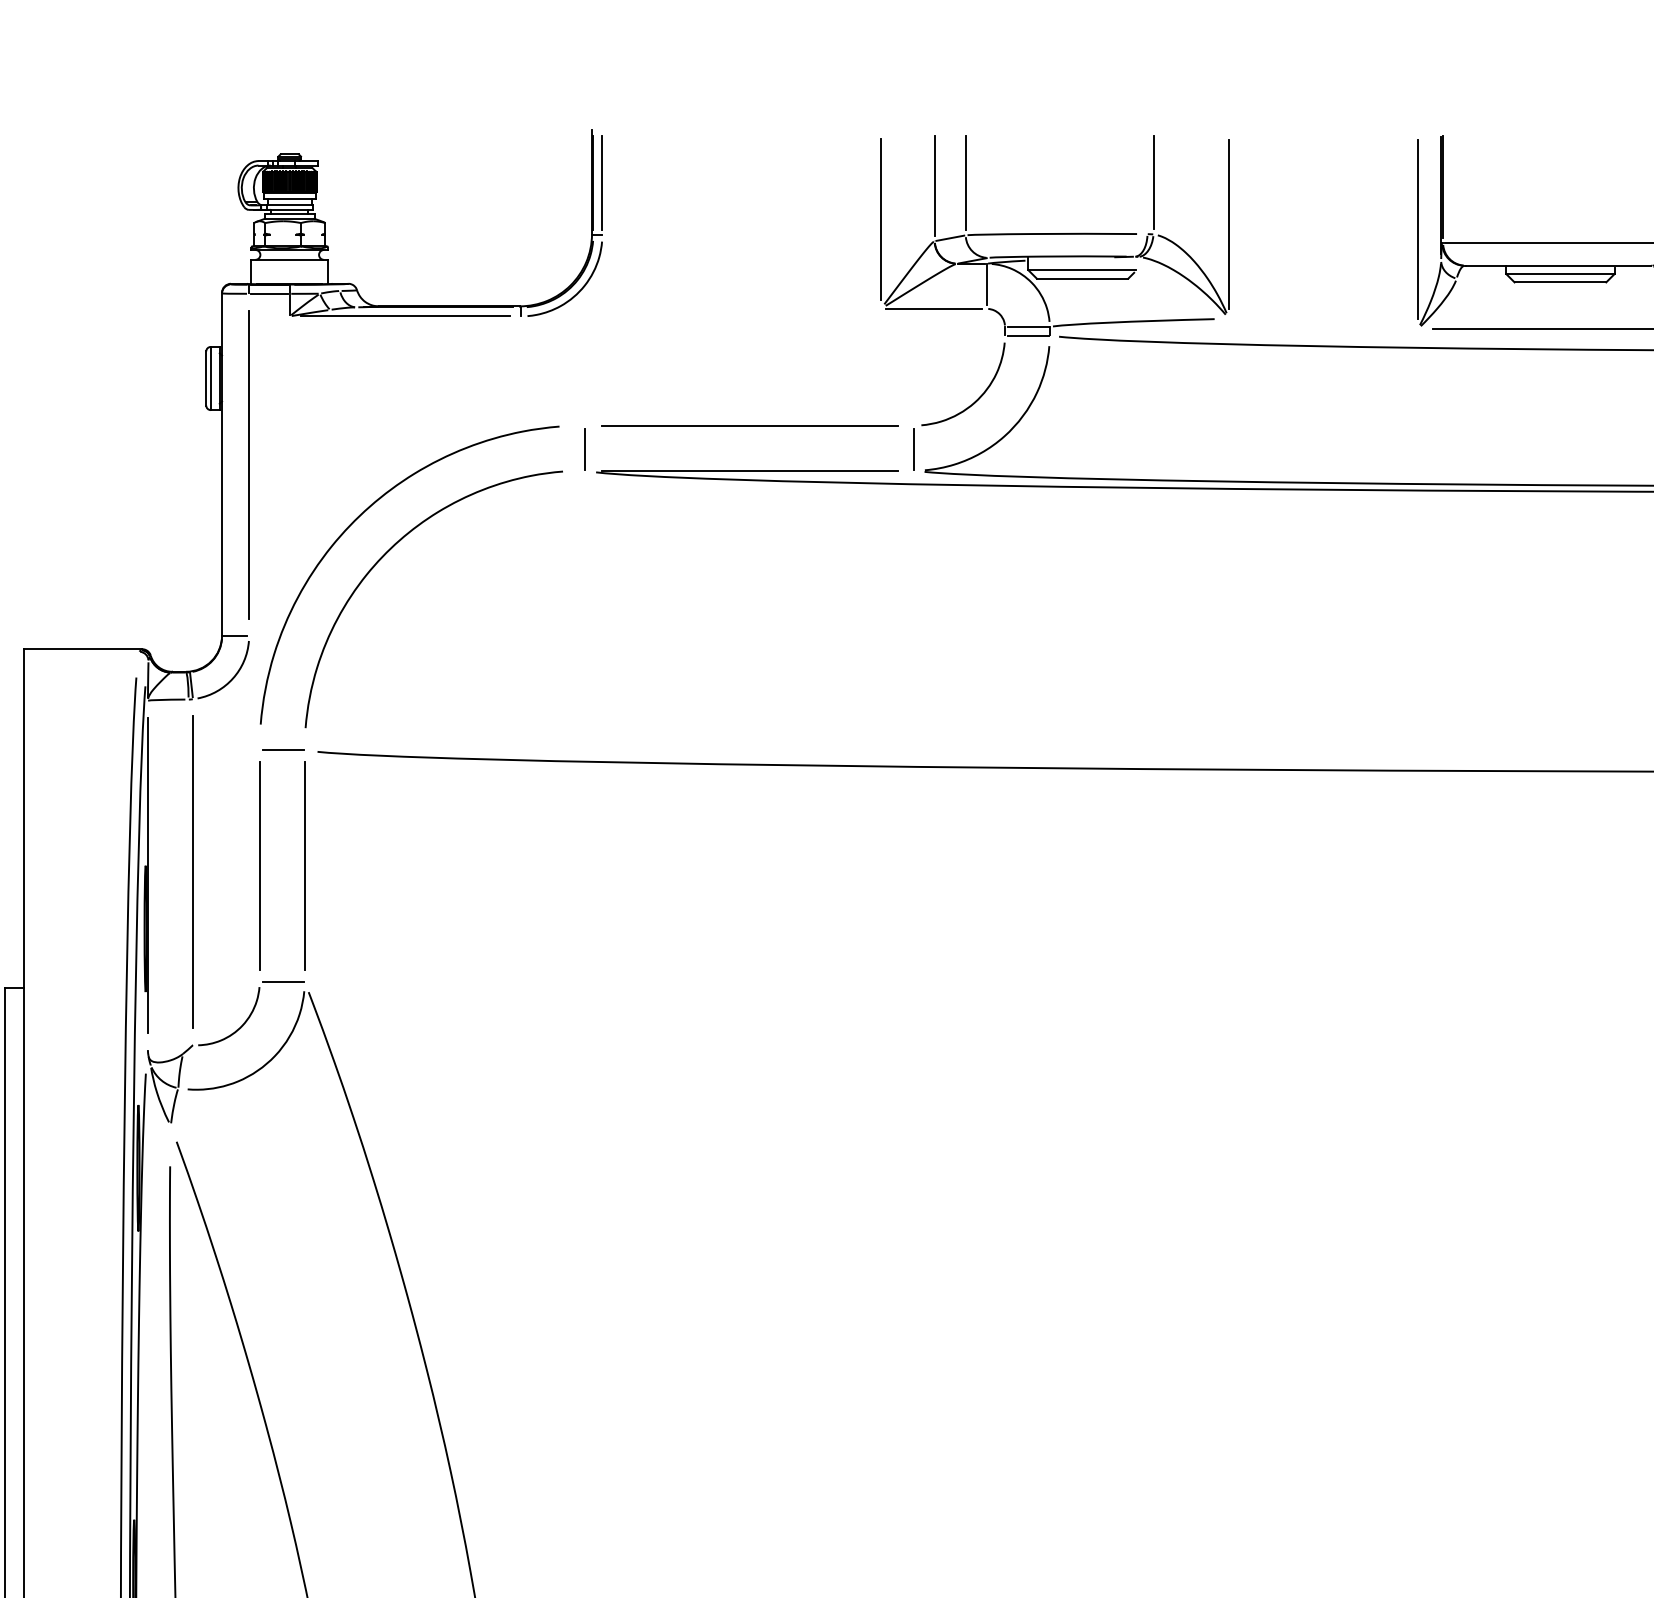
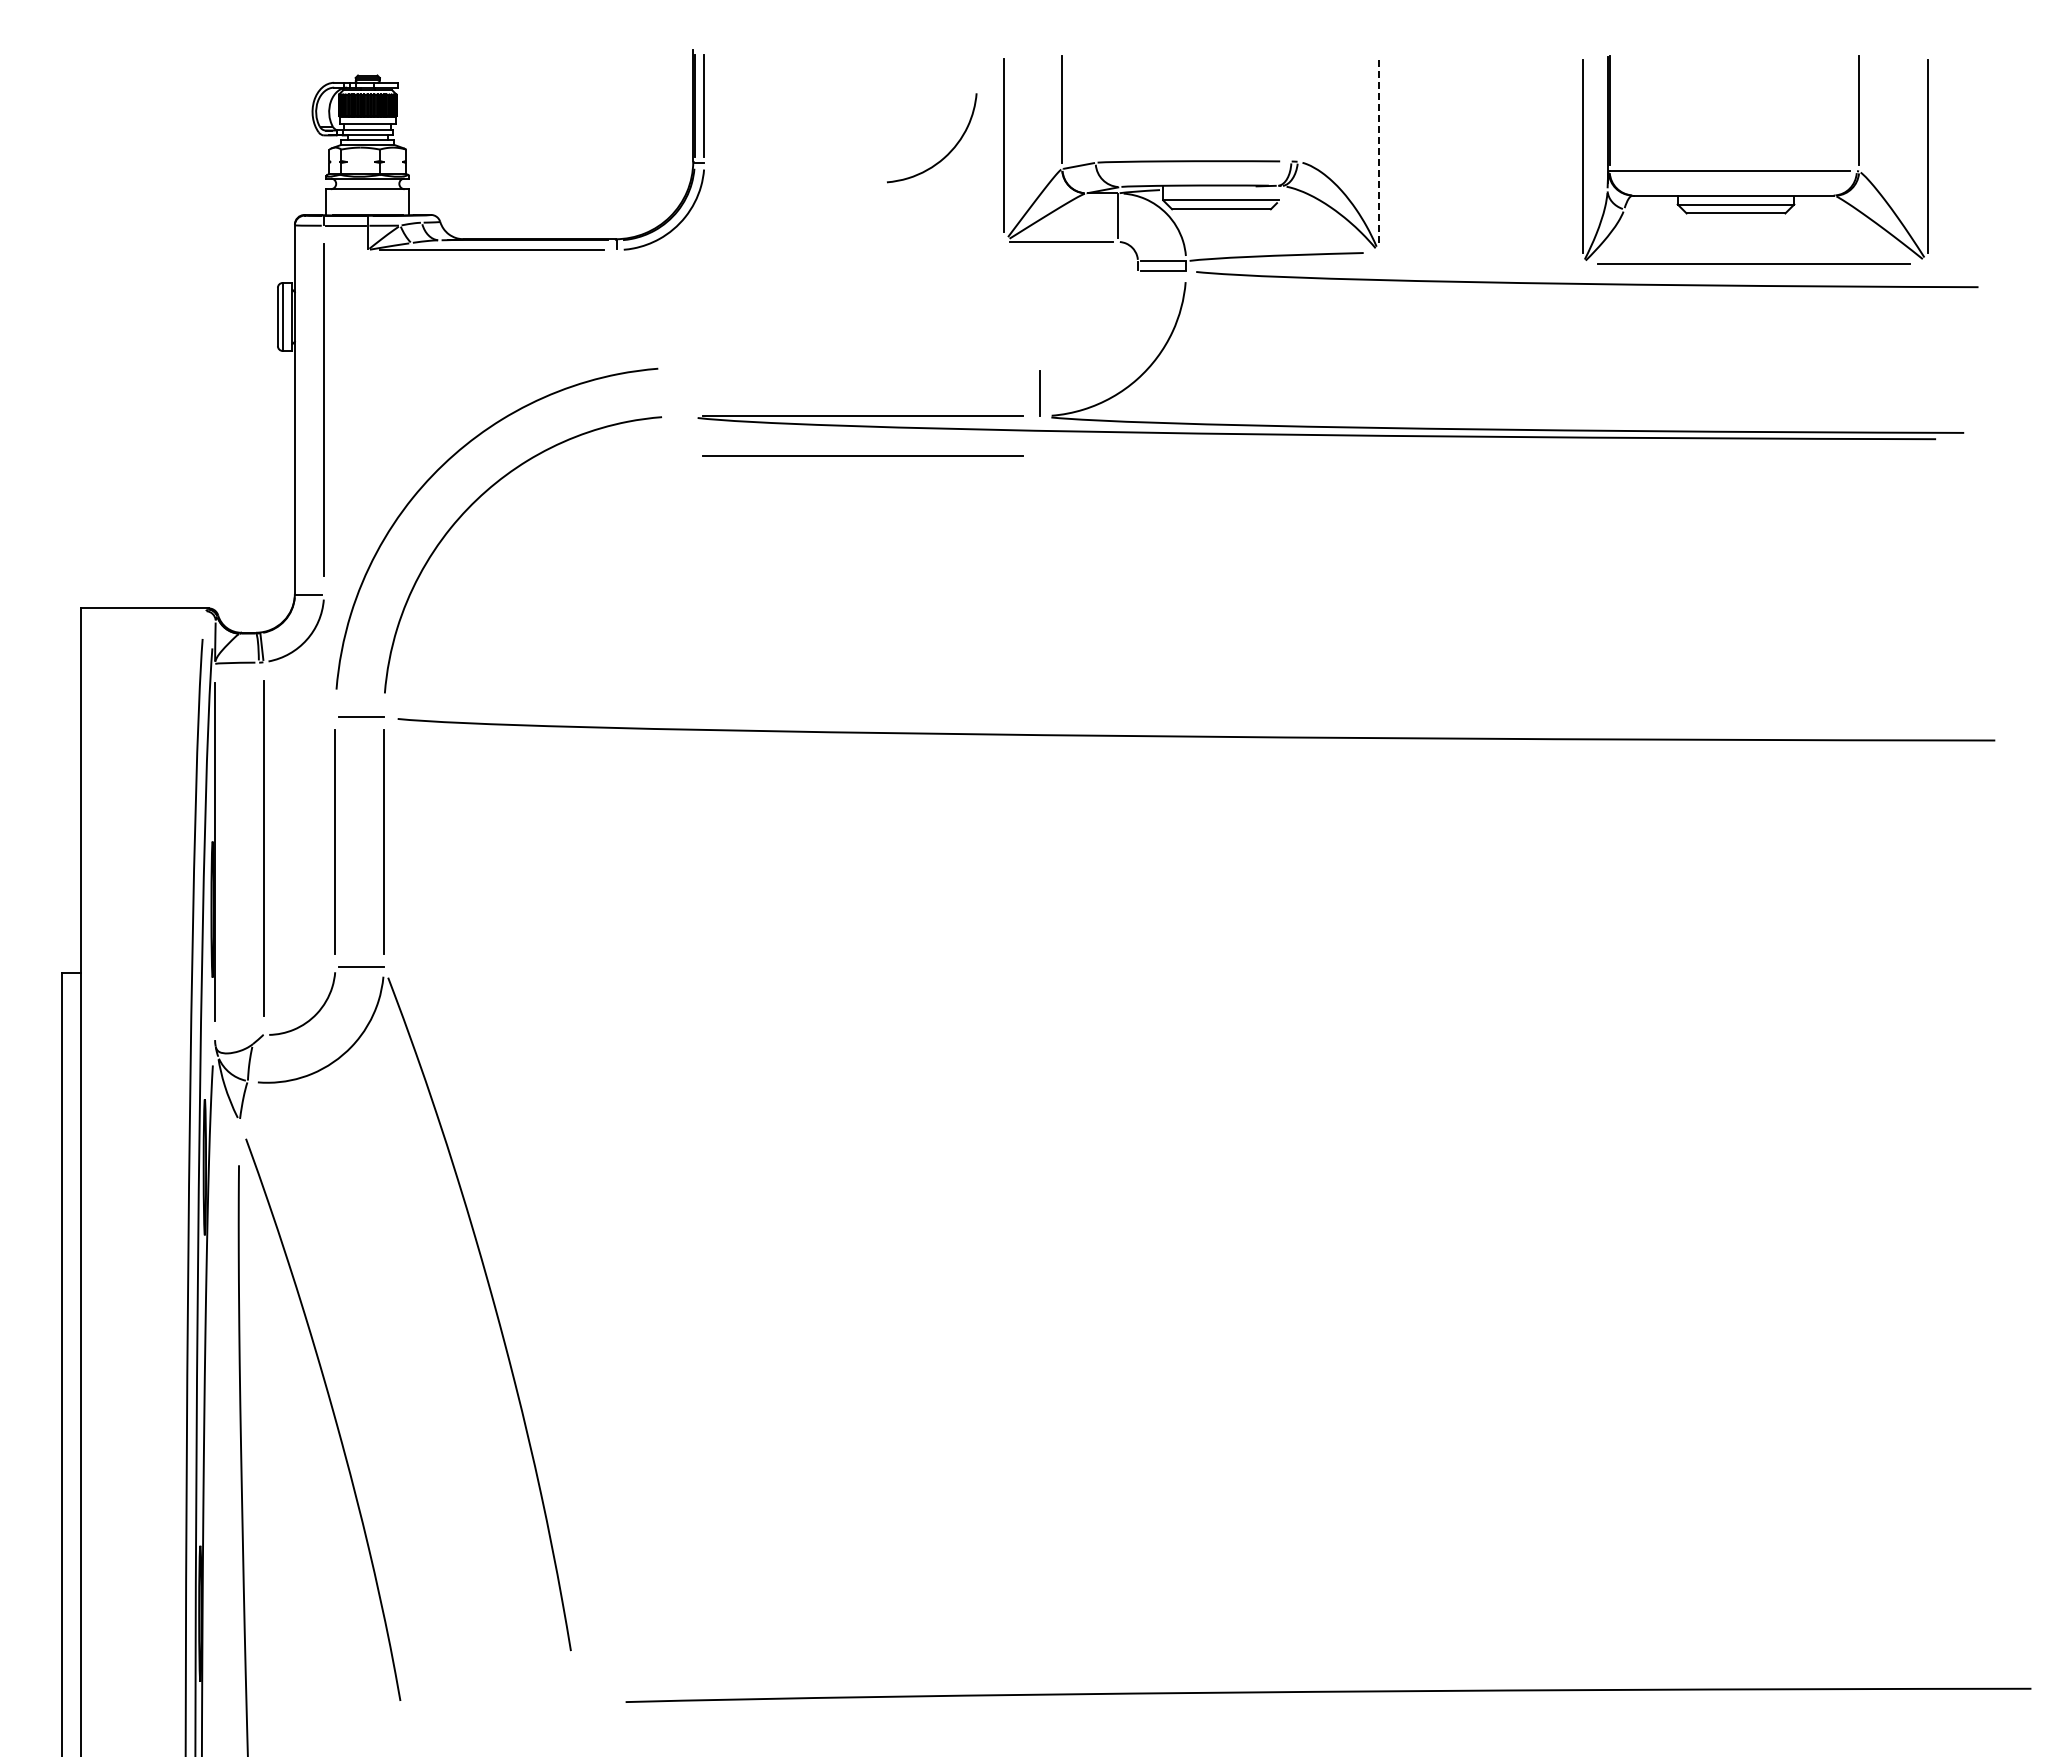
line: (1153, 182) -> (1297, 105), removed
line: (965, 183) -> (1095, 106), removed
line: (1229, 224) -> (1379, 151), solid -> dashed
curve: (977, 398) -> (947, 153), moved
line: (749, 425) -> (862, 455), moved
line: (584, 449) -> (685, 393), removed

